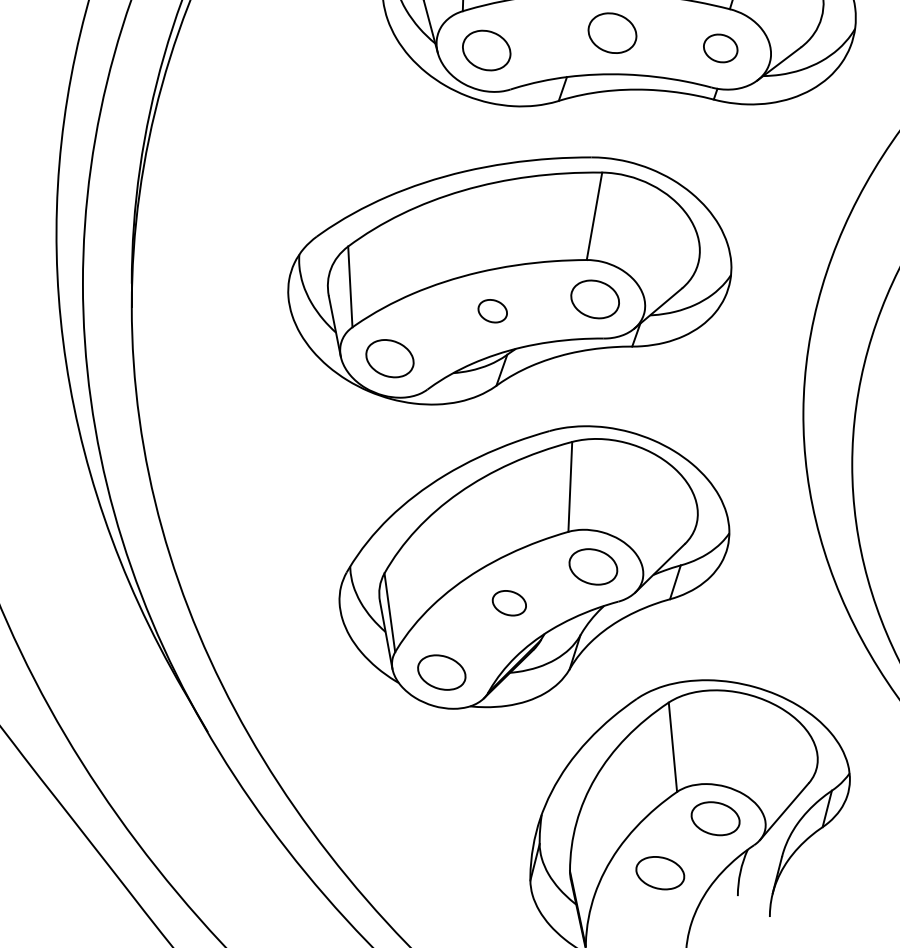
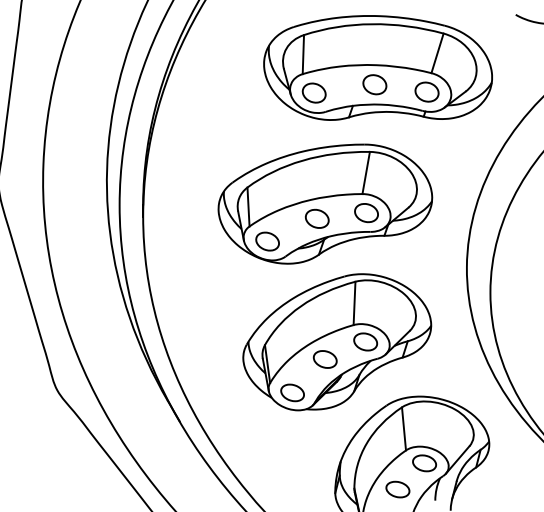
part: (719, 47) -> (426, 91), size x1.43
part: (491, 310) -> (316, 218), size x1.67
part: (507, 603) -> (324, 359), size x1.43

